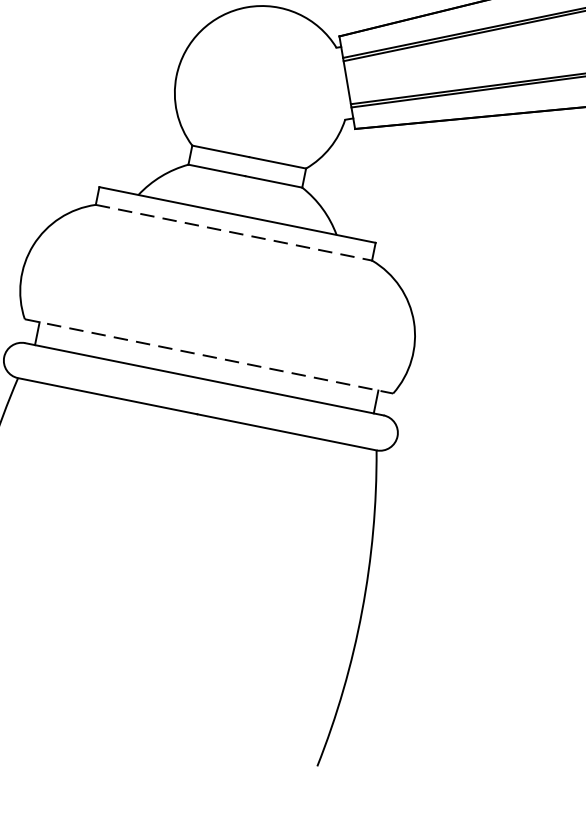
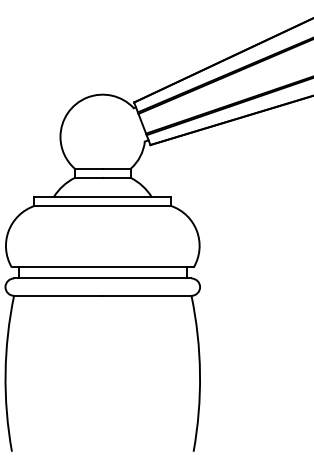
line: (235, 232) -> (103, 205), dashed -> solid
line: (210, 357) -> (103, 267), dashed -> solid

